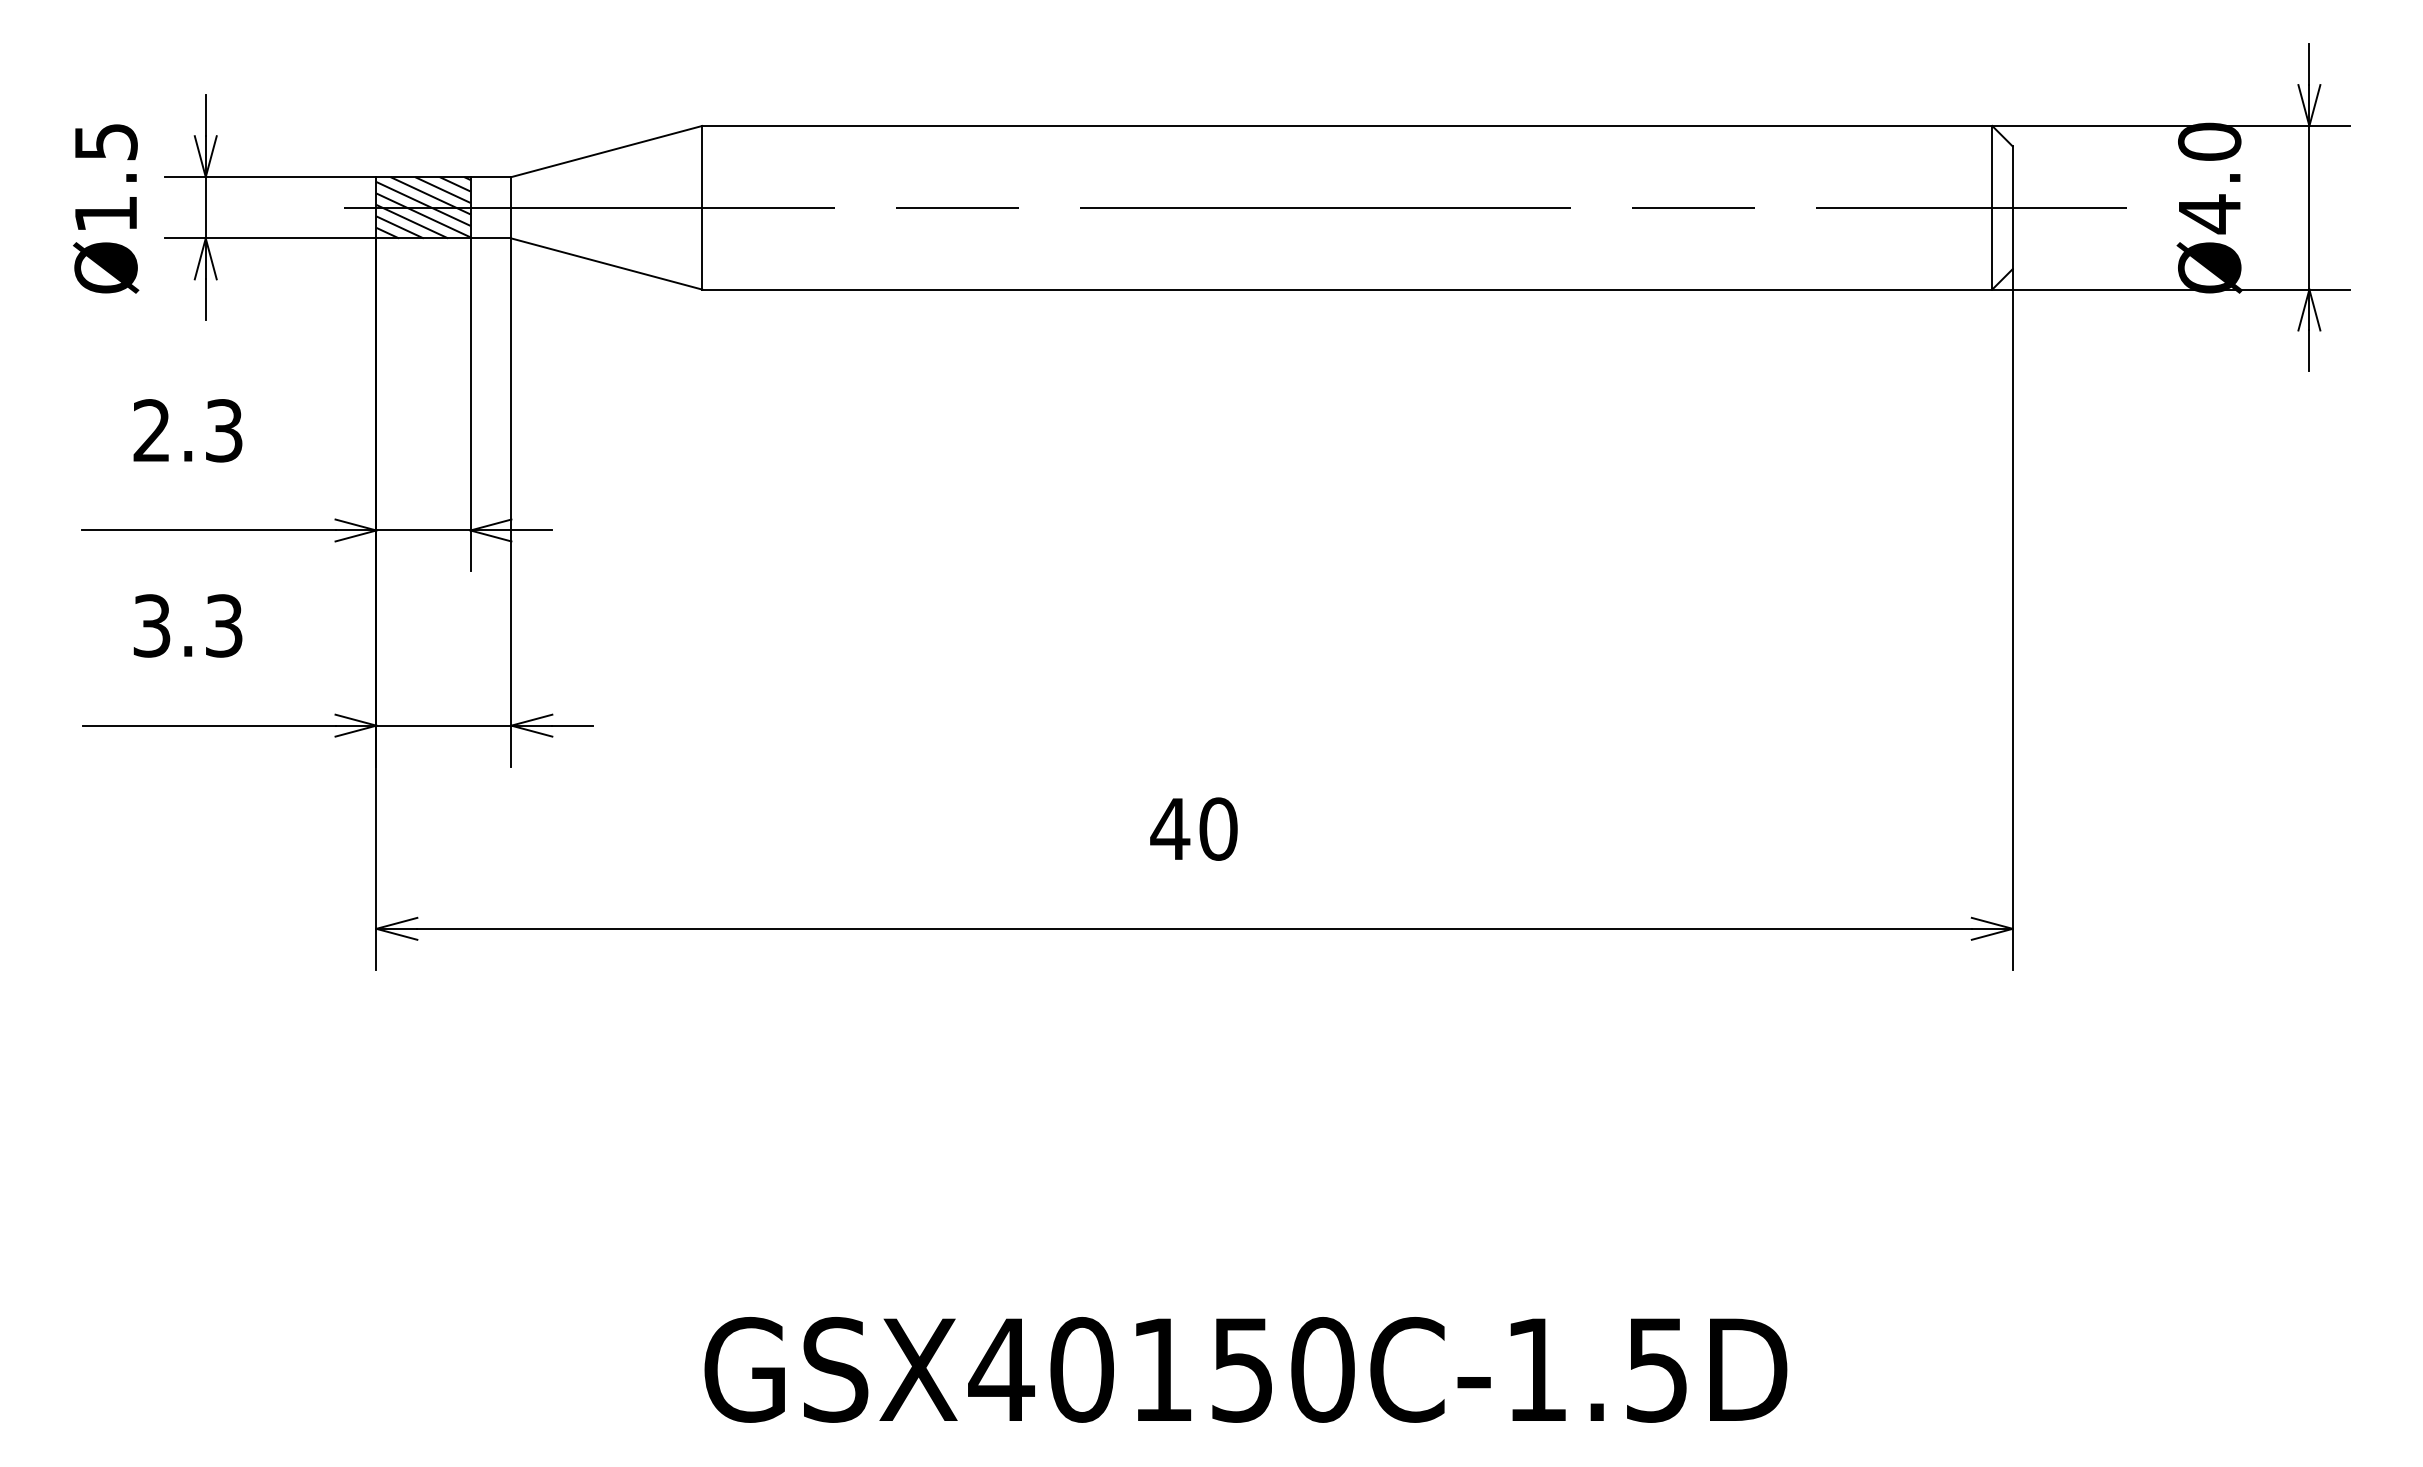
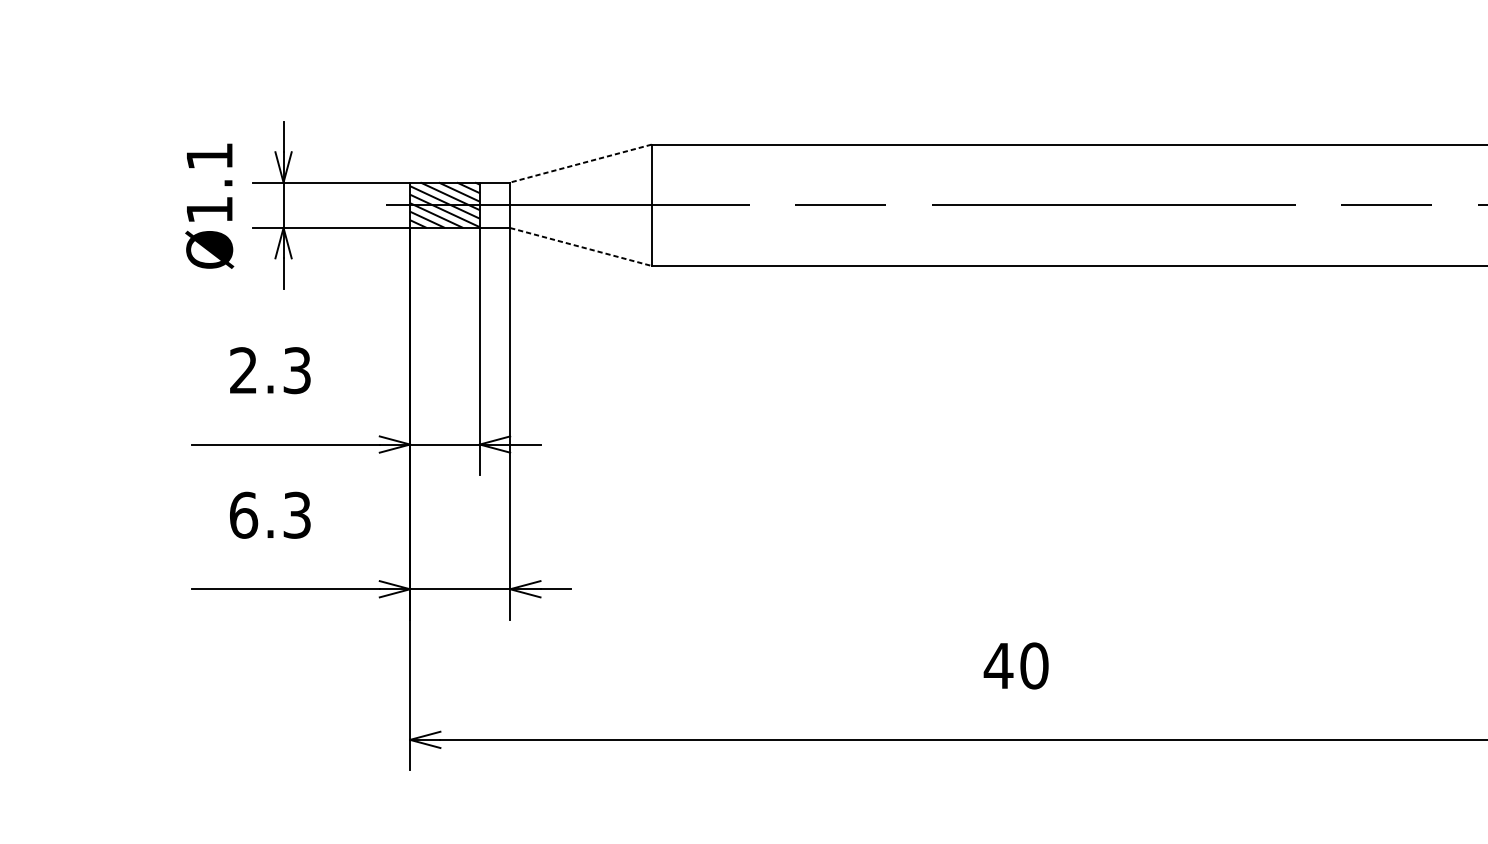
text: (106, 142) -> (209, 156), Ø1.5 -> Ø1.1
line: (606, 151) -> (580, 163), solid -> dashed
line: (606, 264) -> (580, 247), solid -> dashed
text: (152, 625) -> (244, 514), 3.3 -> 6.3

